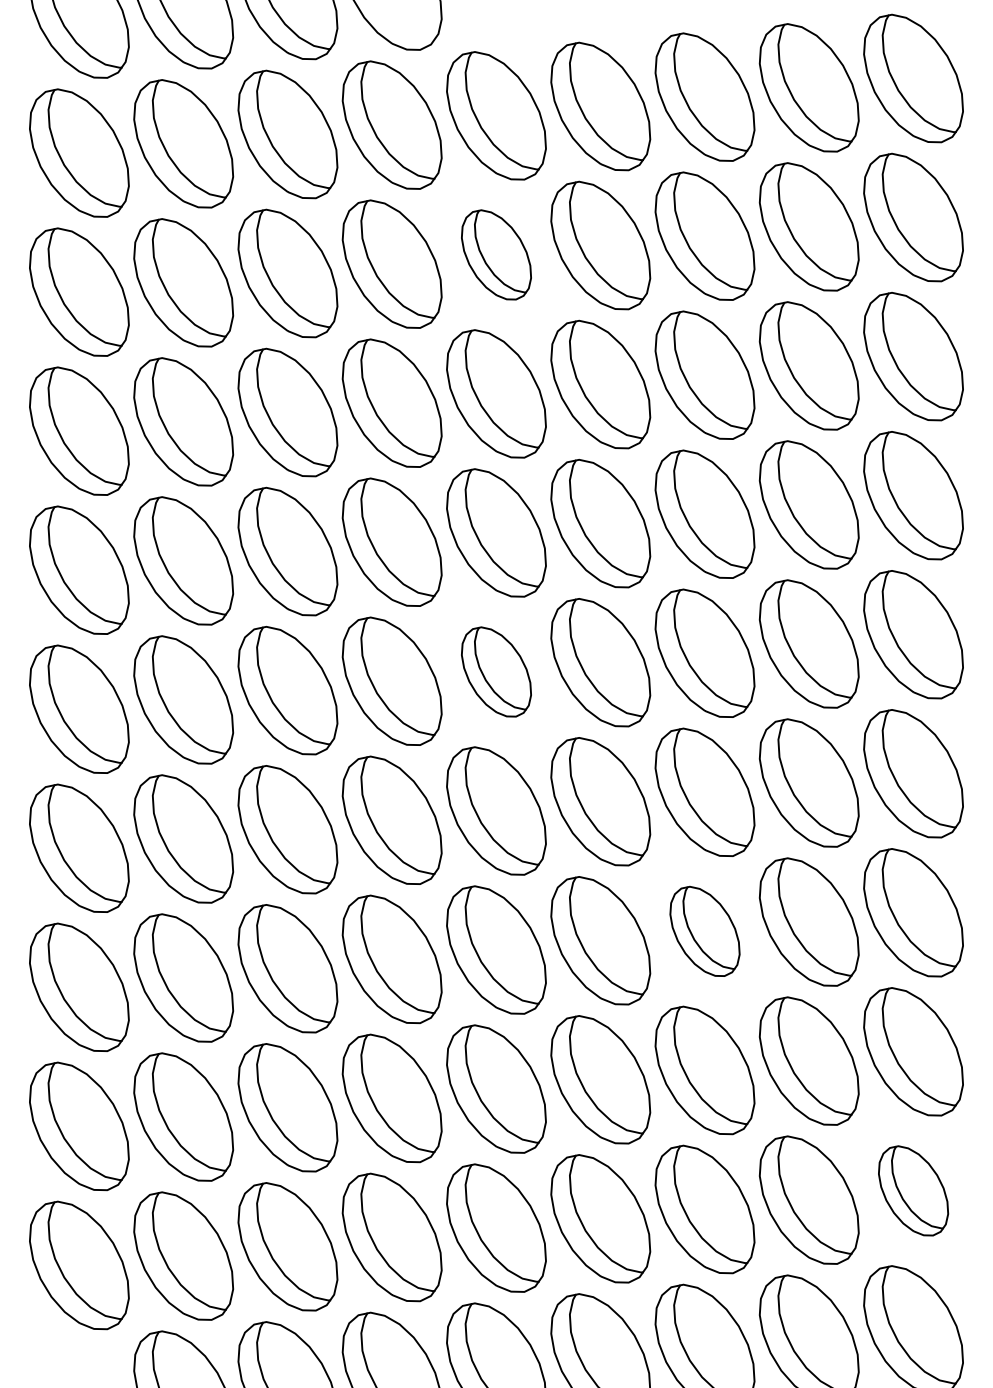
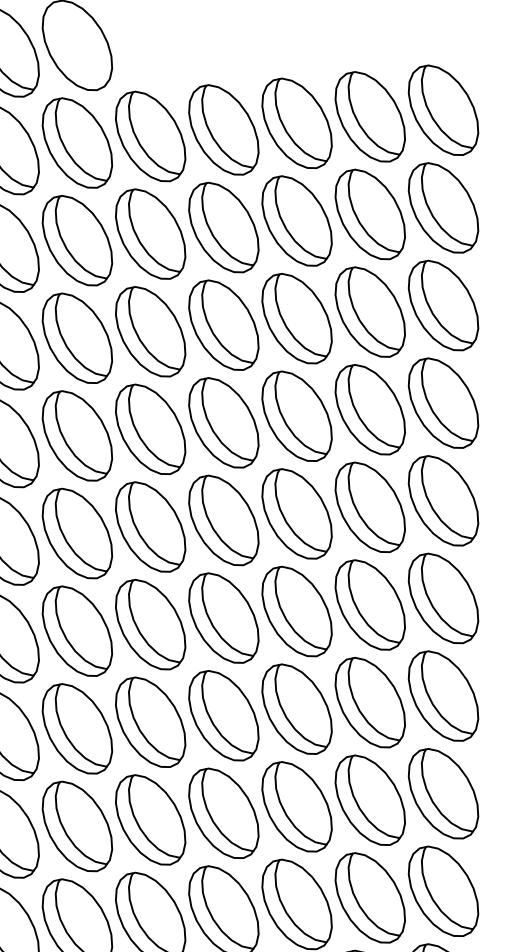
part: (496, 254) -> (150, 233), size x1.43
part: (496, 671) -> (150, 526), size x1.43
part: (704, 931) -> (296, 709), size x1.43
part: (913, 1190) -> (443, 891), size x1.43

